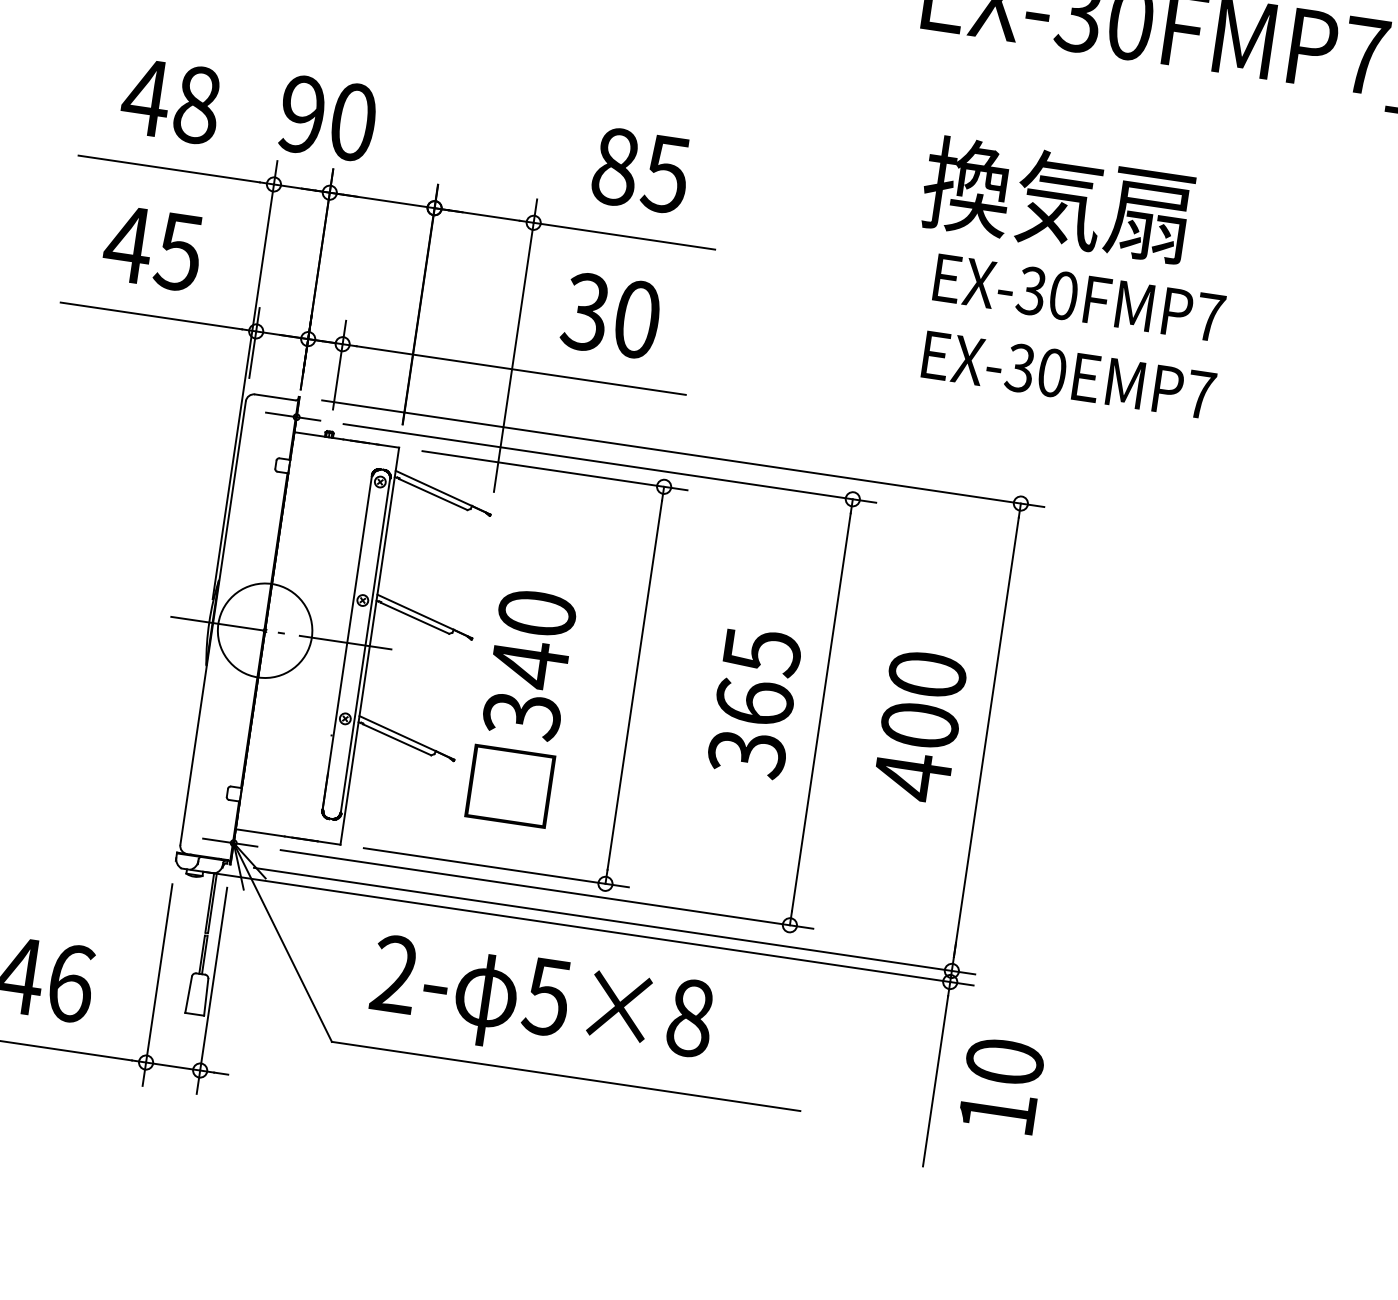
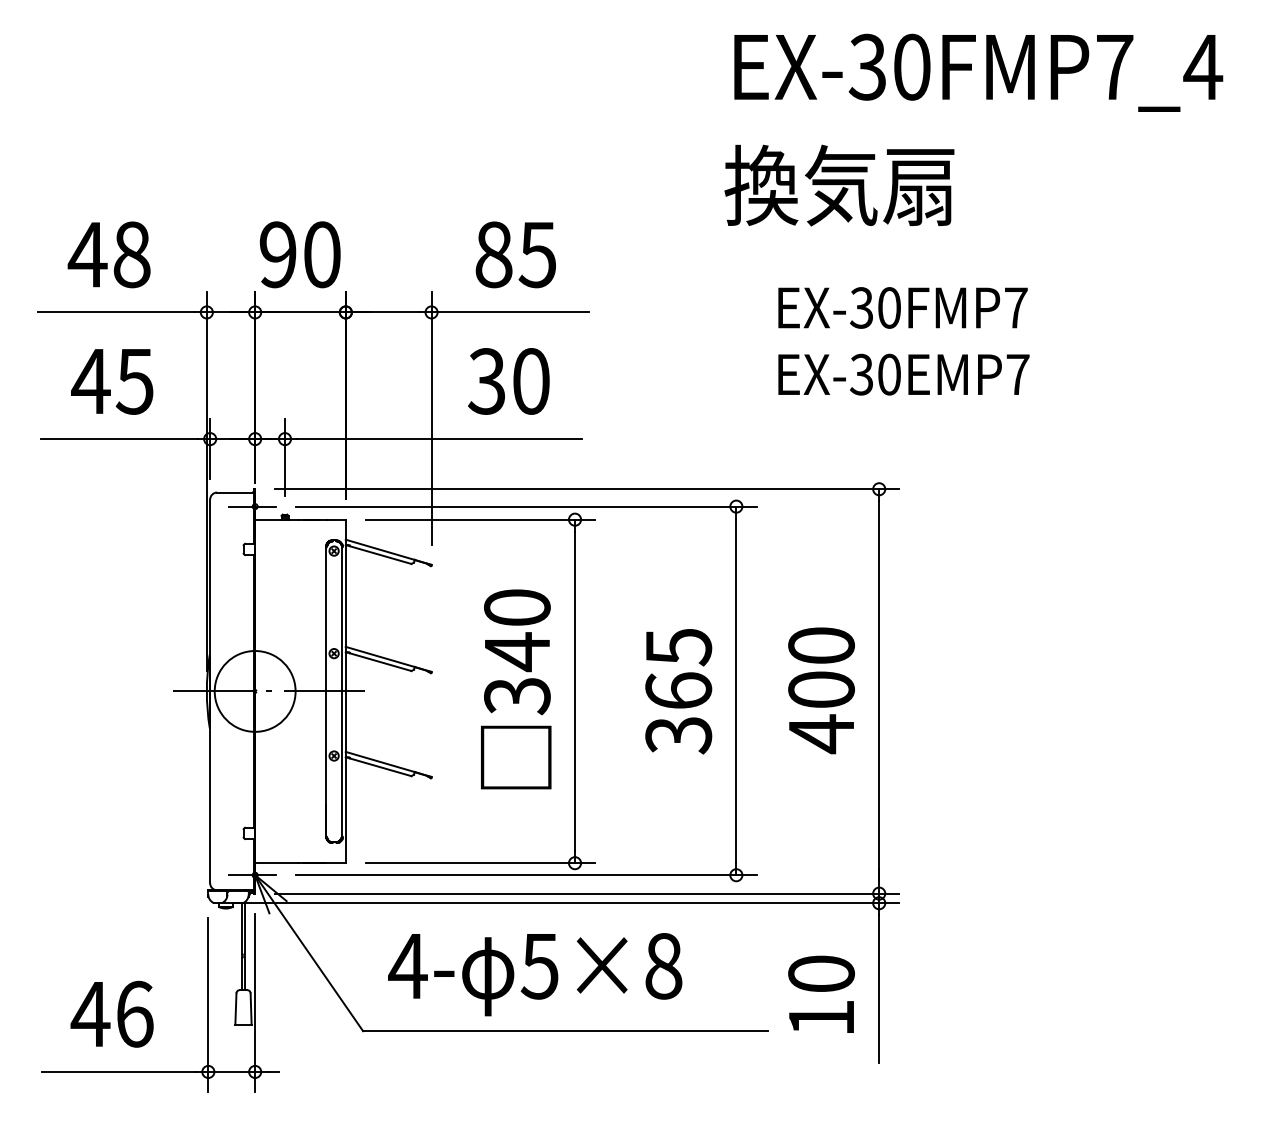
text: (328, 118) -> (300, 254), moved
text: (1057, 199) -> (839, 185), moved
text: (522, 707) -> (516, 689), moved
text: (394, 973) -> (407, 965), 2- -> 4-
text: (1001, 1084) -> (821, 993), moved

